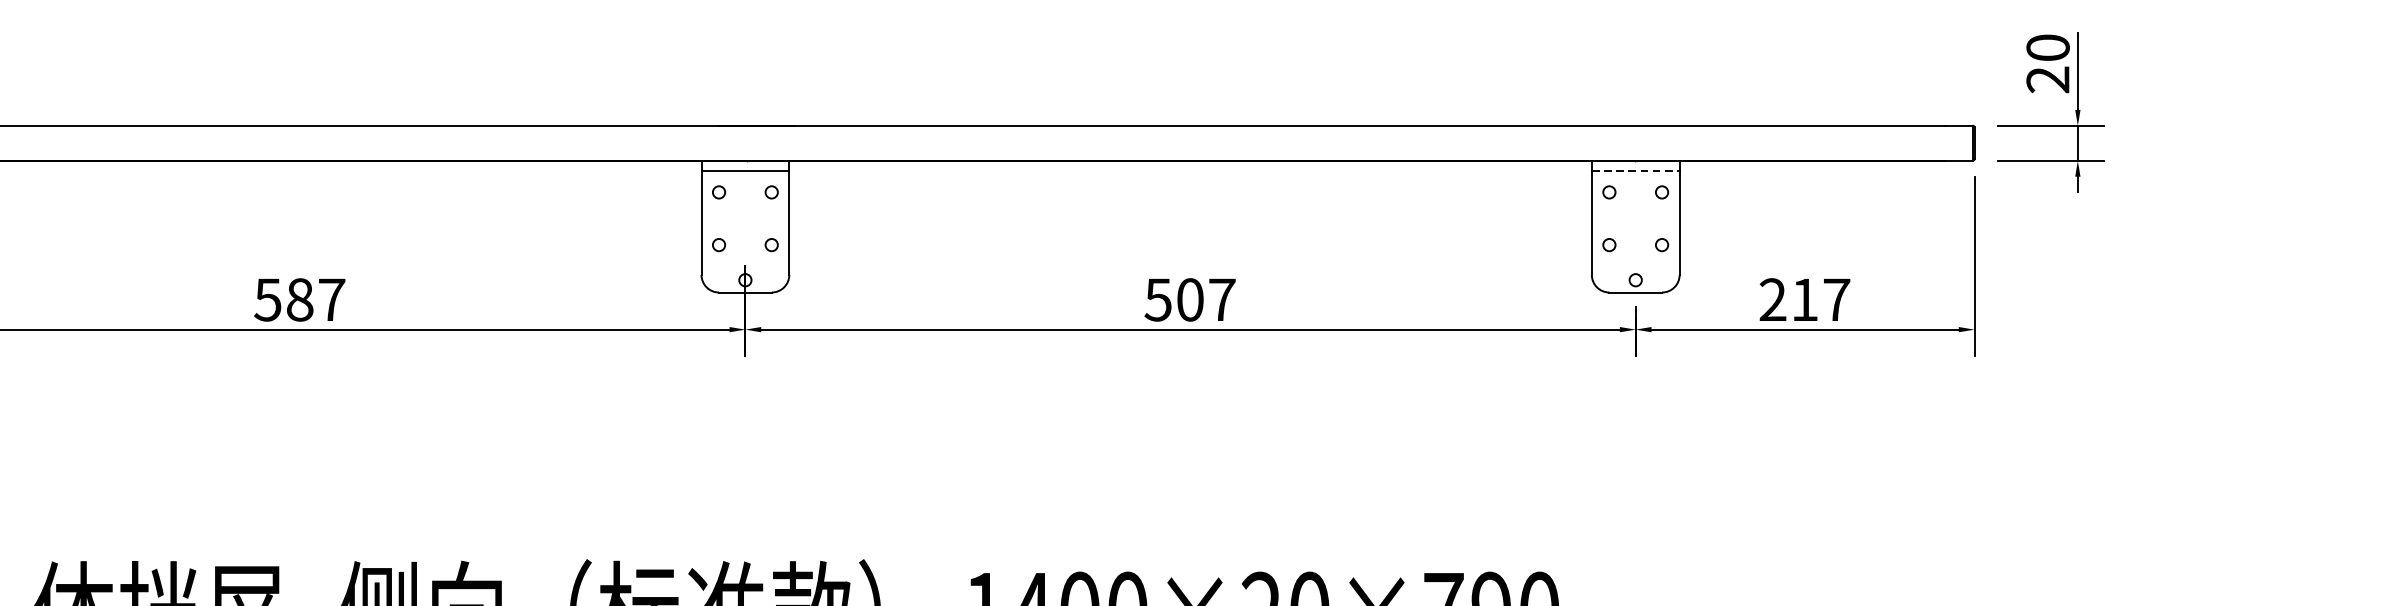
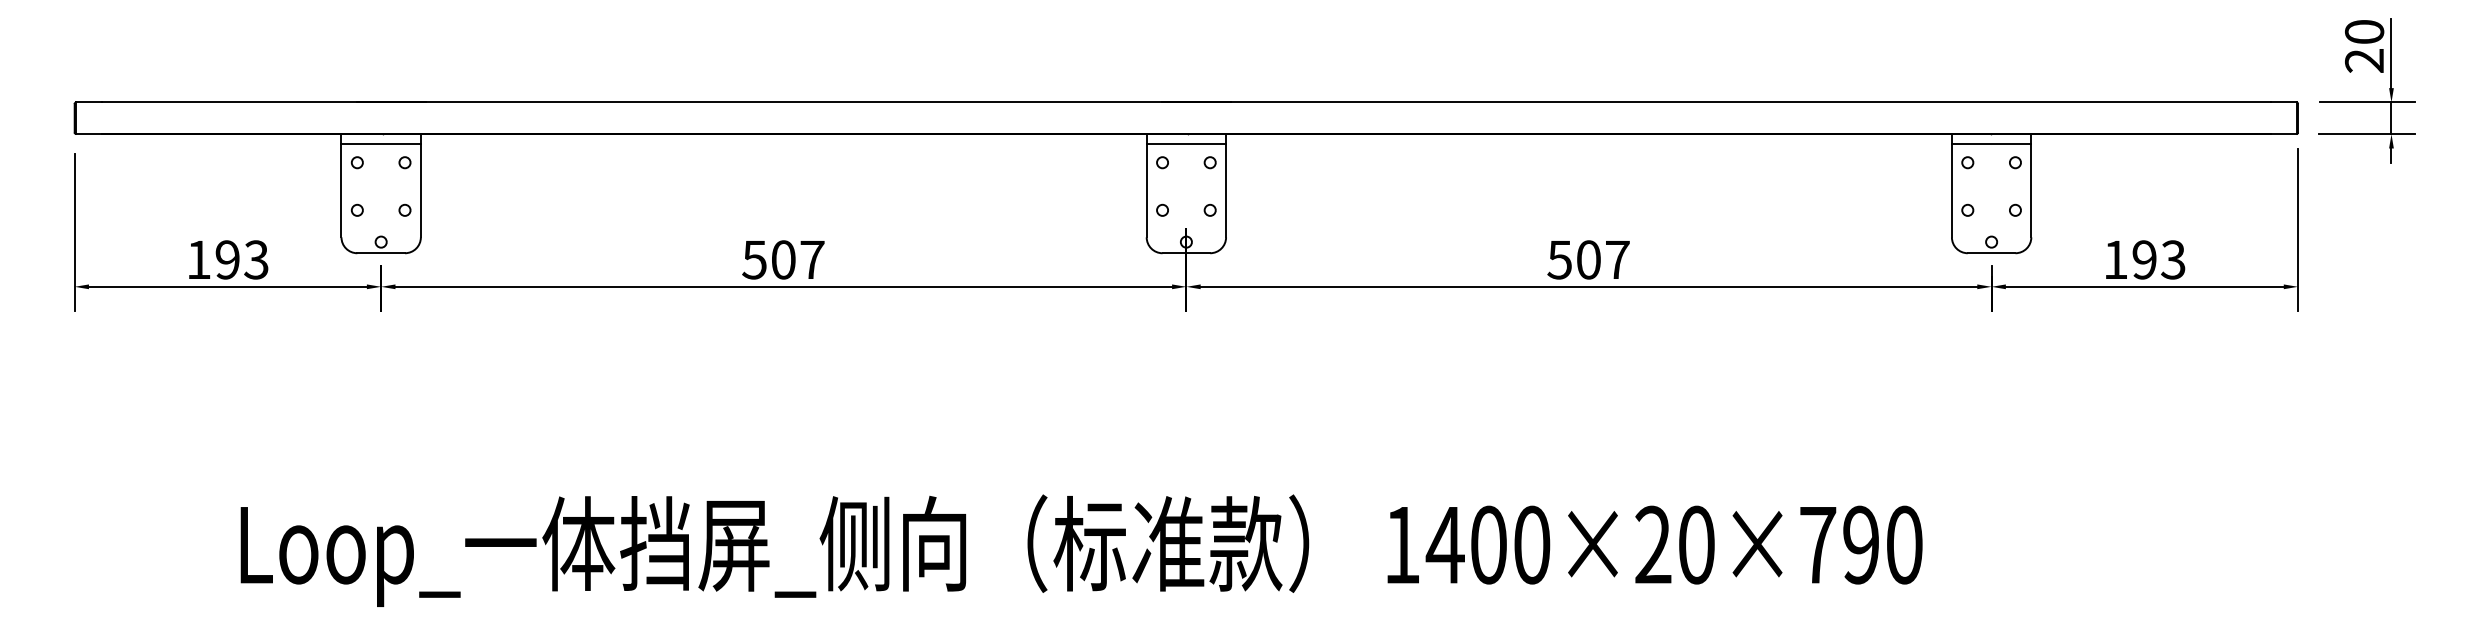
line: (1635, 171) -> (1991, 143), dashed -> solid
text: (299, 299) -> (783, 259), 587 -> 507
text: (1804, 299) -> (2144, 259), 217 -> 193

